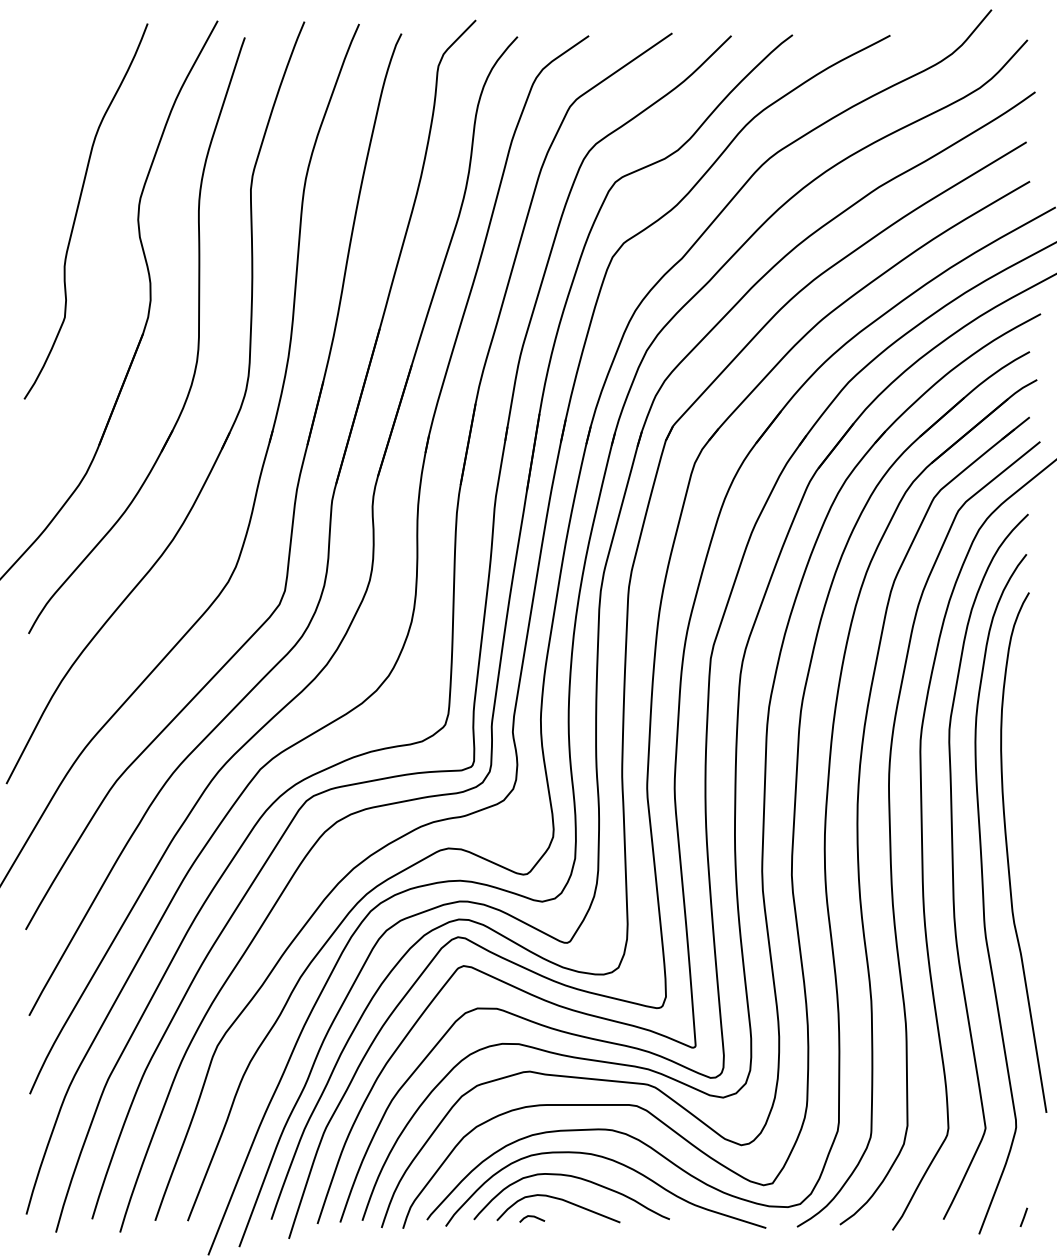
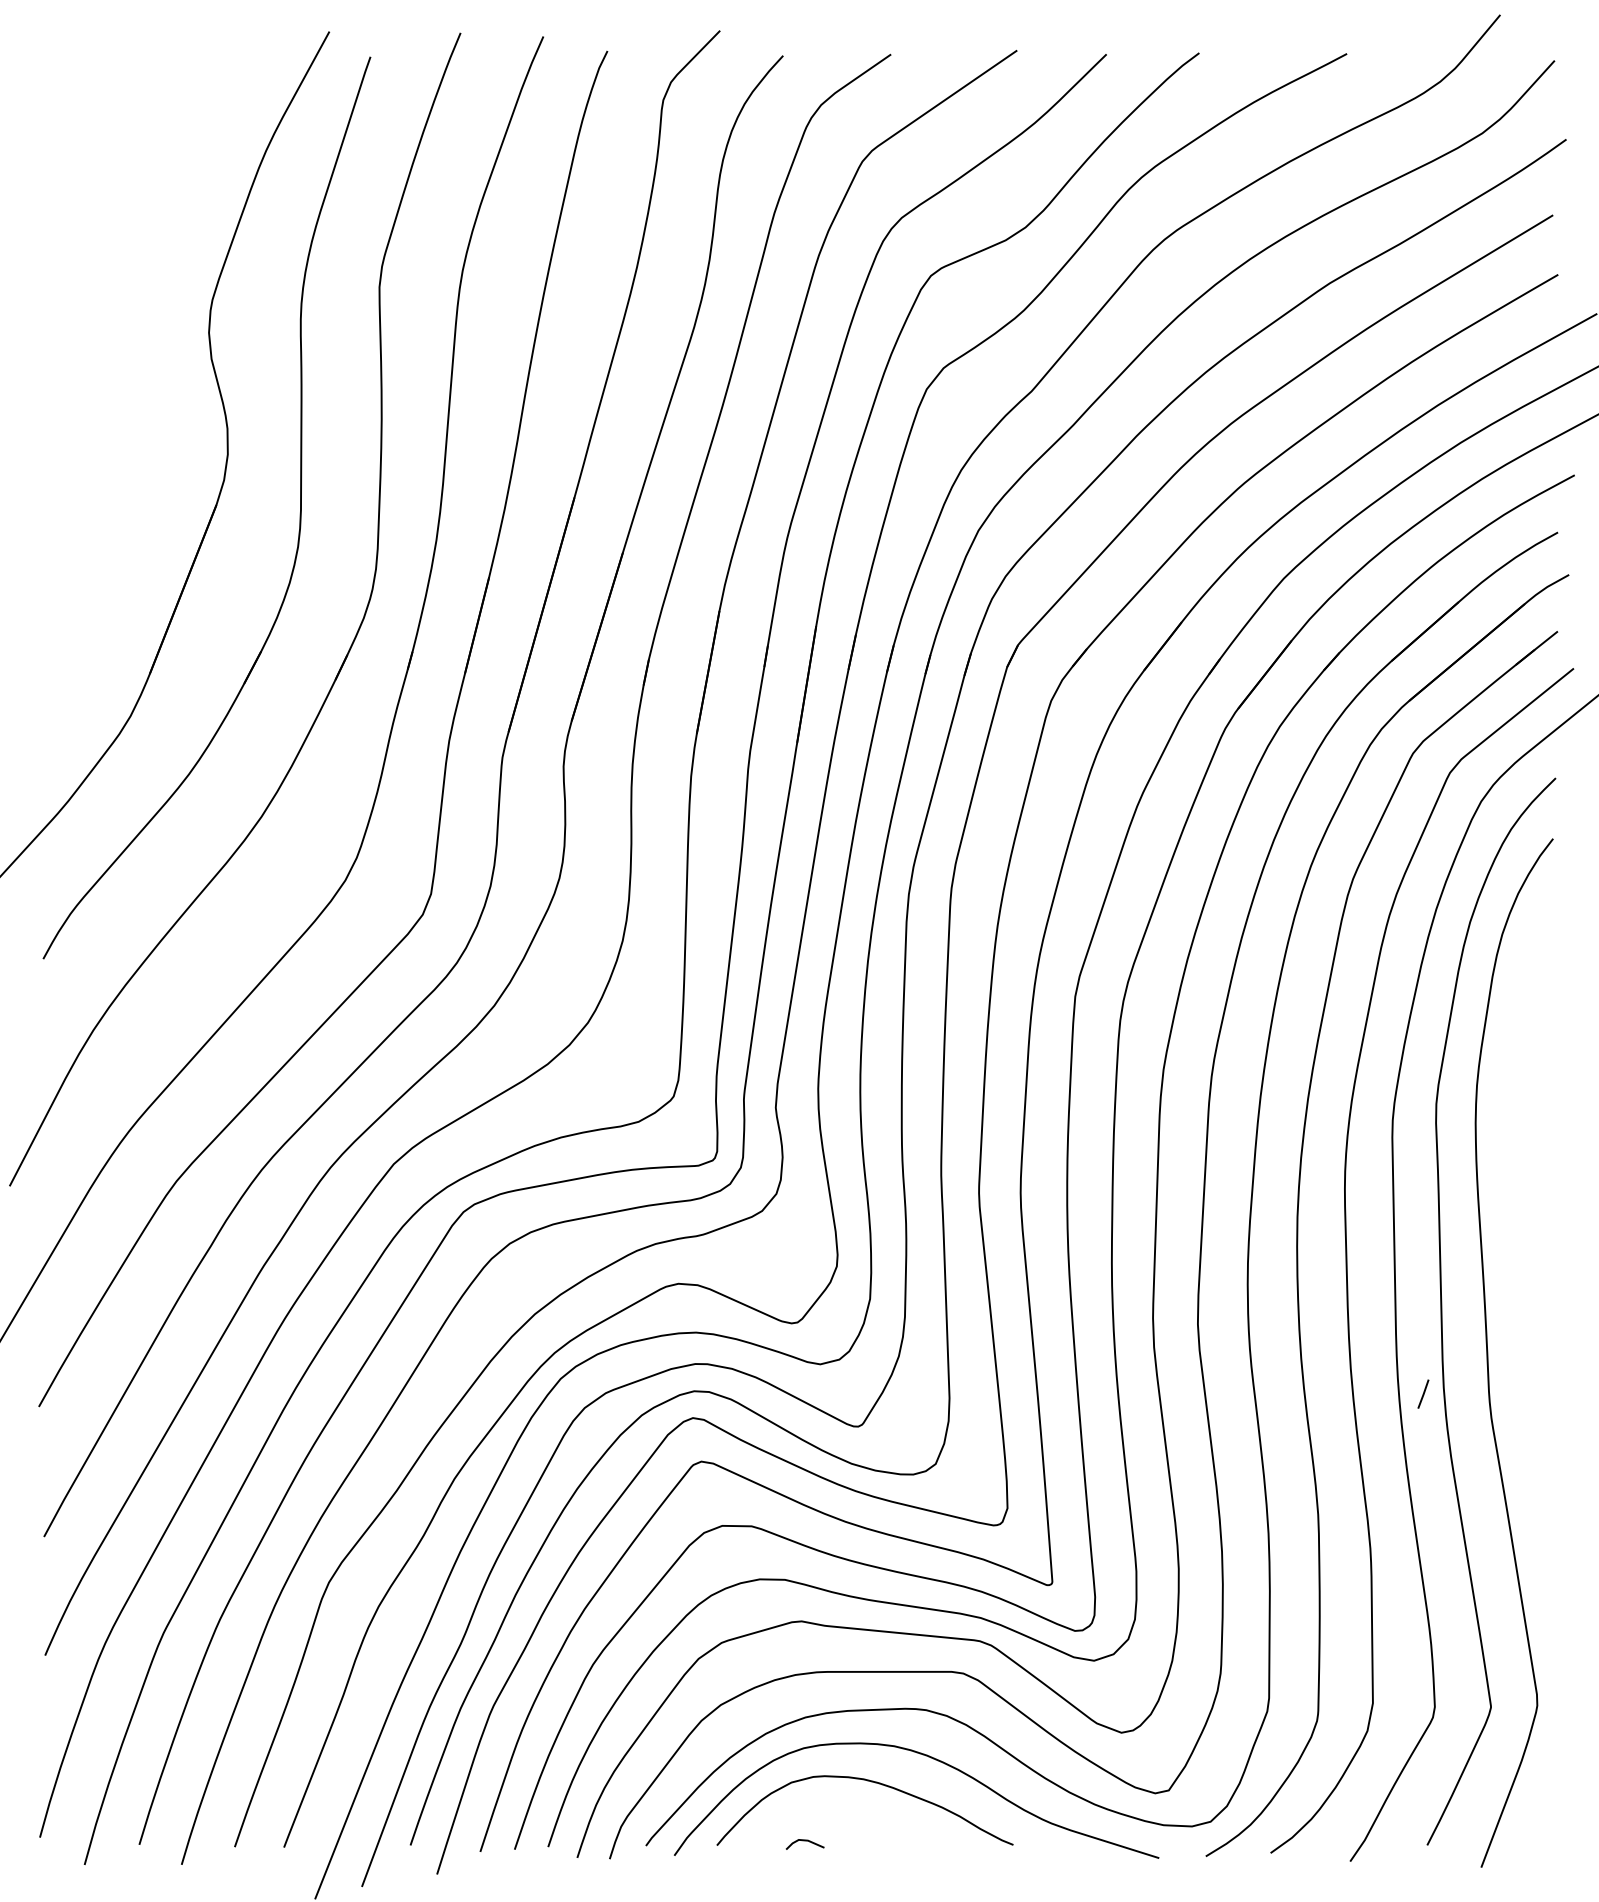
curve: (78, 209) -> (118, 317), removed
curve: (1008, 852) -> (1525, 1289), removed
curve: (560, 1200) -> (847, 1816), removed
line: (1023, 1217) -> (1422, 1394), moved

